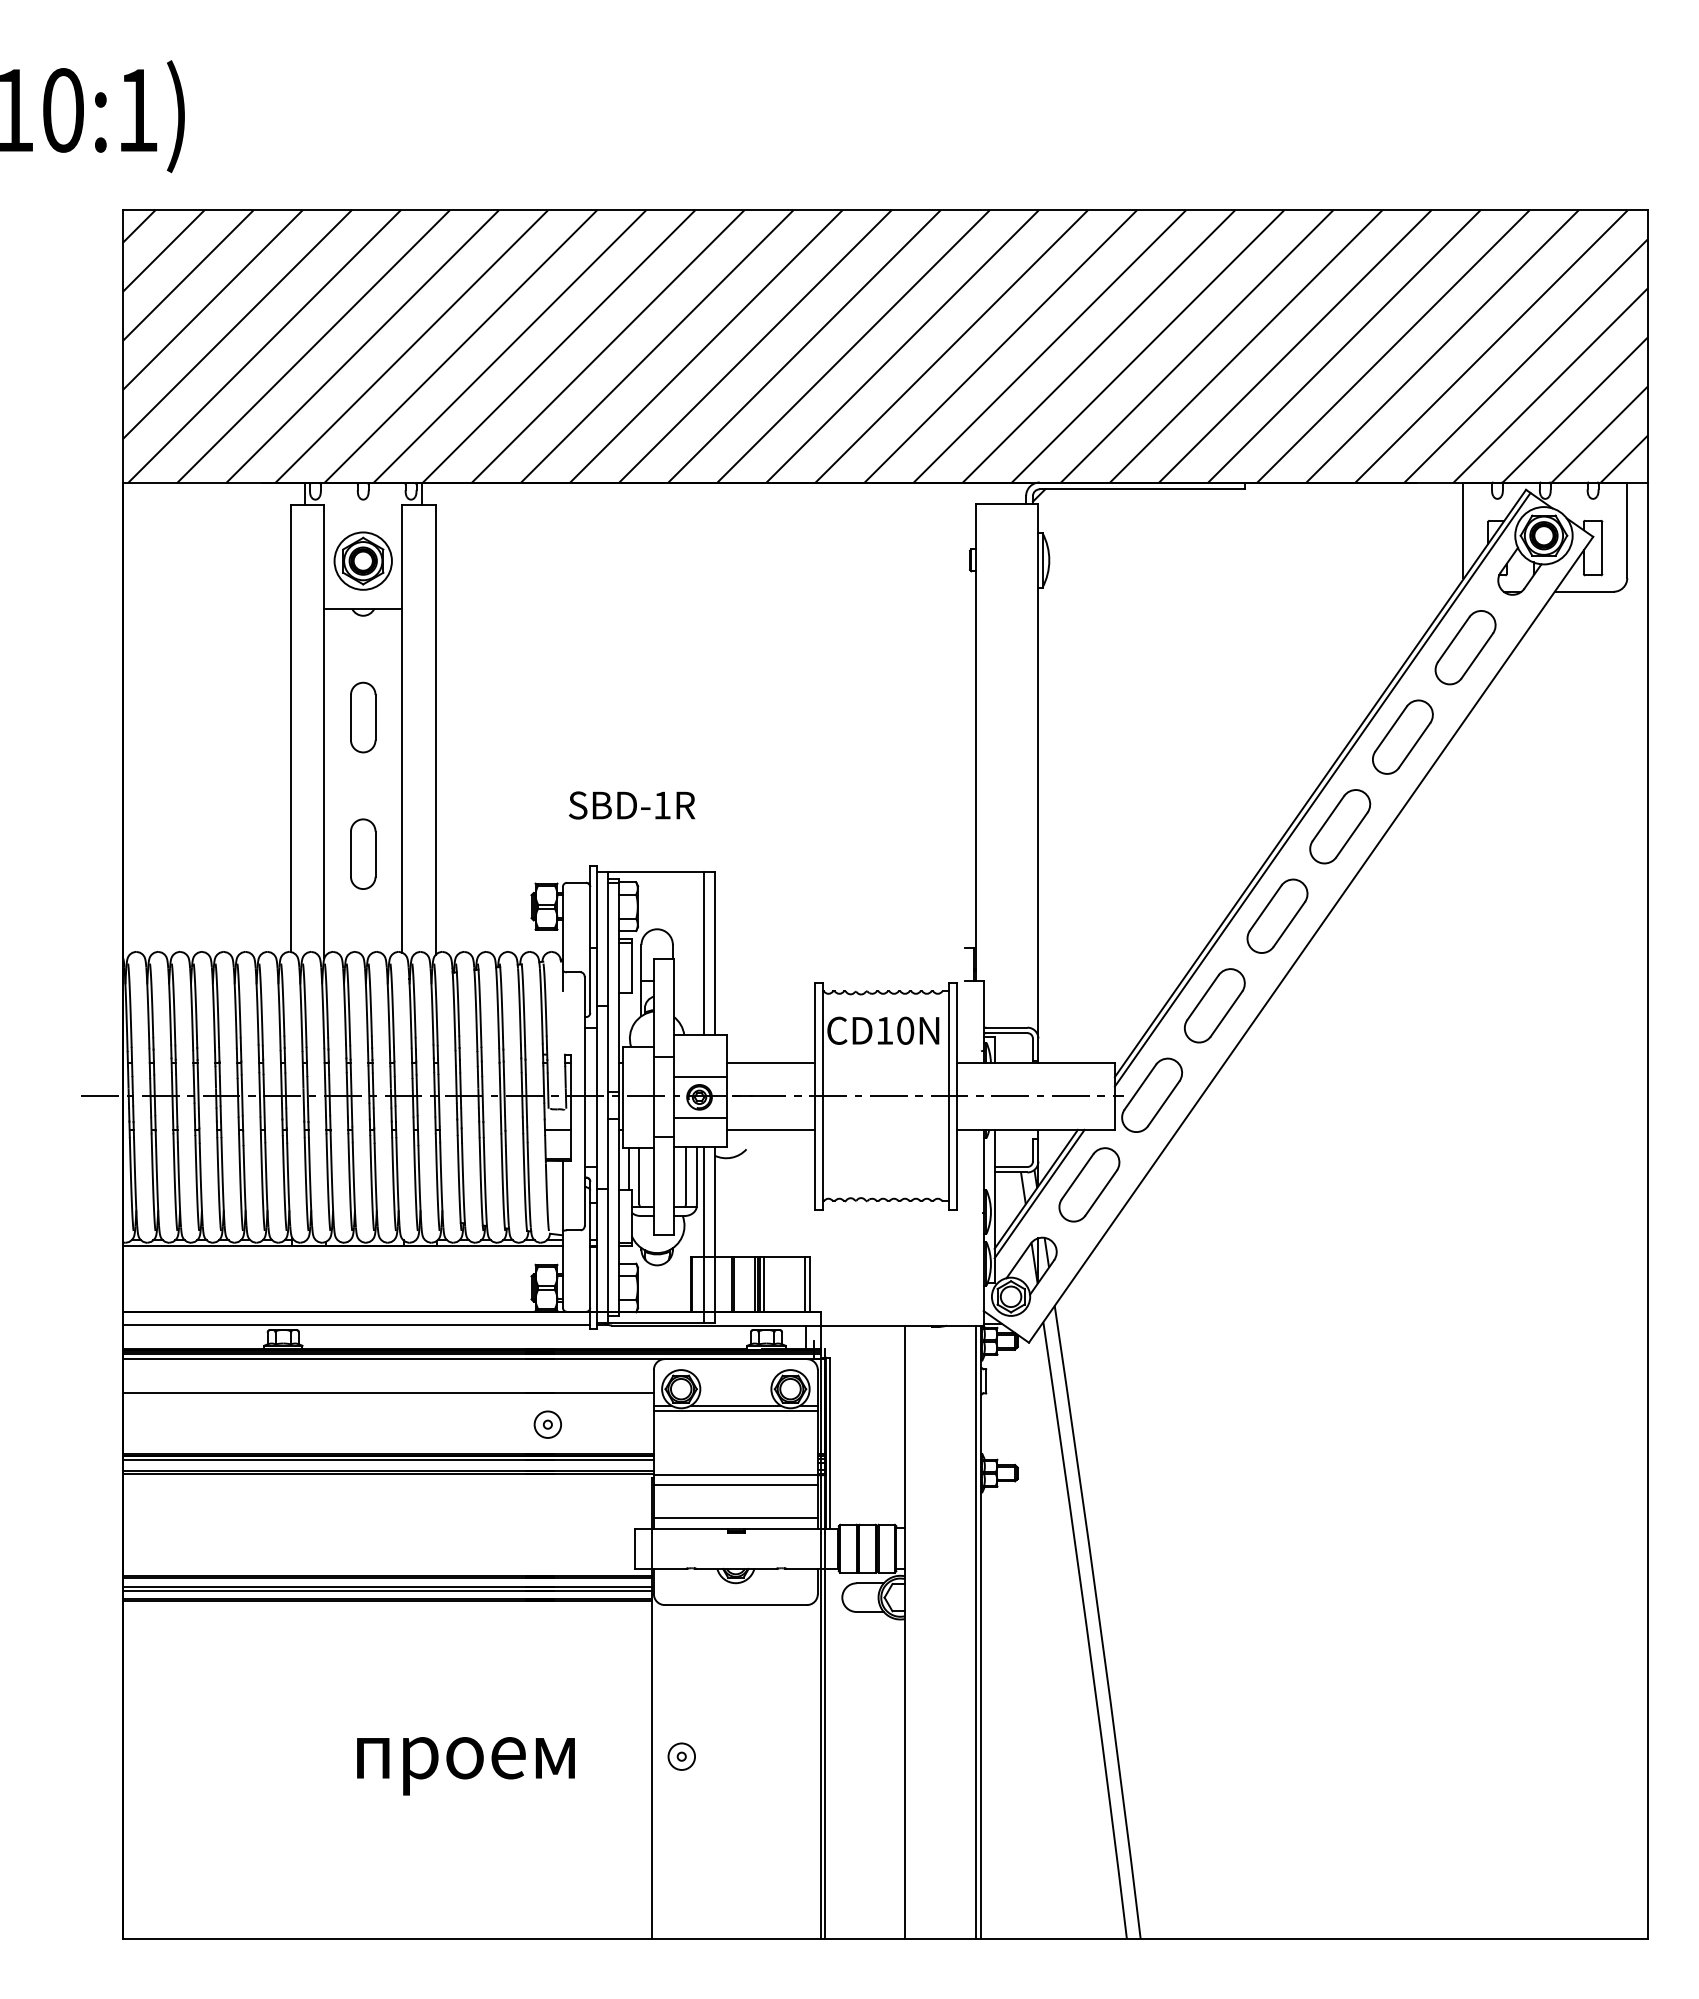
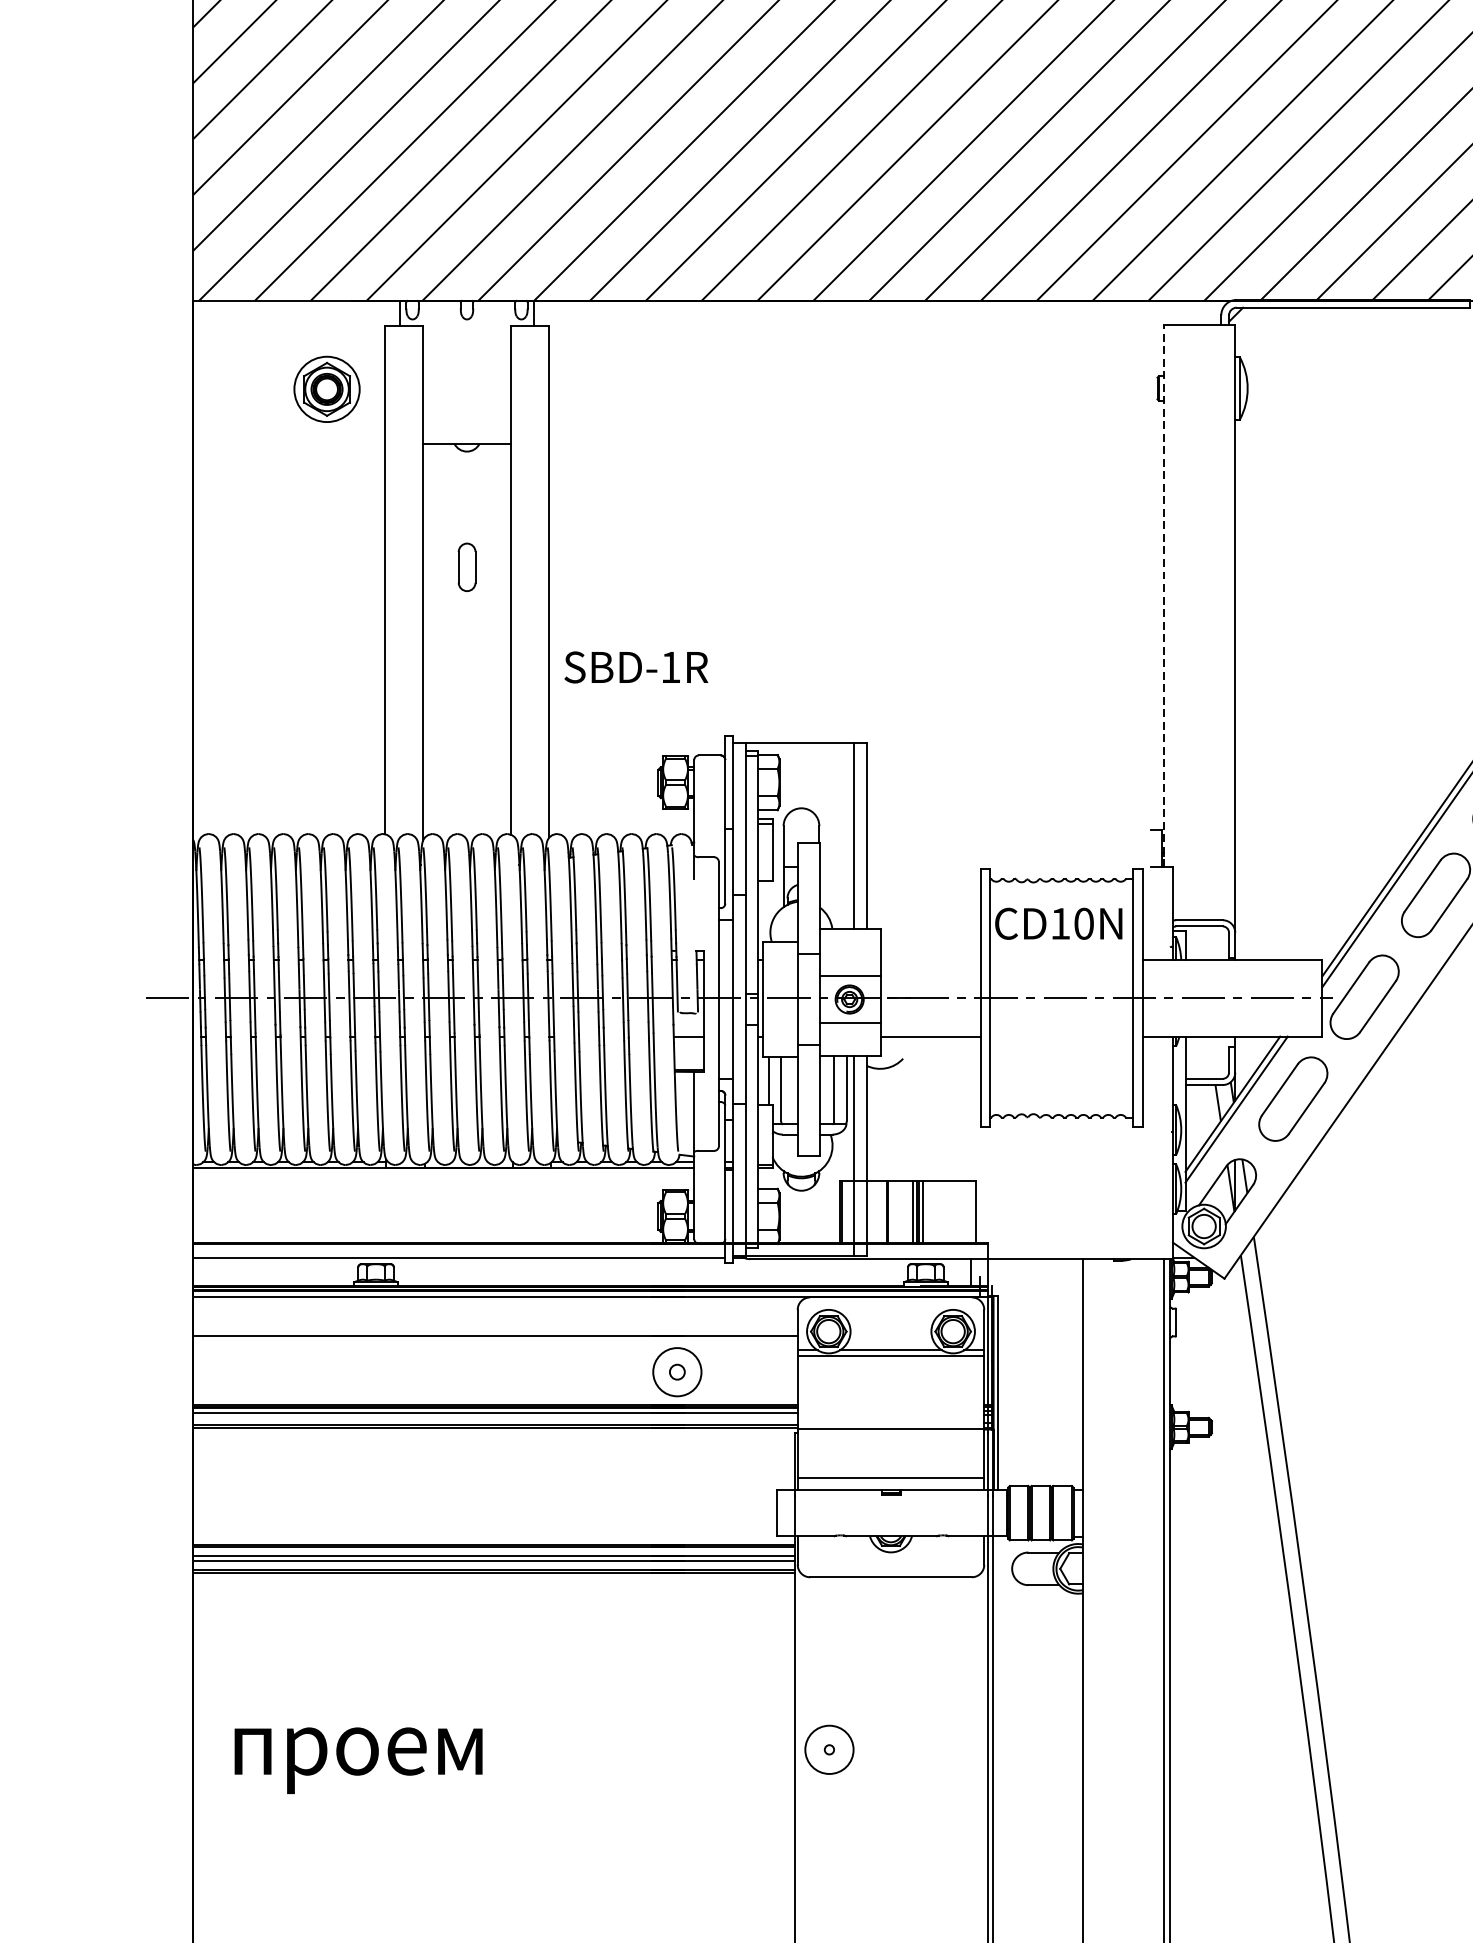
part: (362, 560) -> (326, 388), moved
part: (363, 717) -> (467, 567), size x0.6
line: (975, 742) -> (1163, 595), solid -> dashed
text: (632, 805) -> (636, 667), moved
part: (363, 853) -> (467, 722), removed
line: (770, 1062) -> (930, 959), removed
line: (805, 1283) -> (970, 1211), removed
part: (547, 1424) -> (676, 1371), size x1.6
line: (735, 1484) -> (890, 1440), removed
circle: (681, 1756) -> (829, 1749), size x1.6
text: (465, 1766) -> (358, 1760), moved

